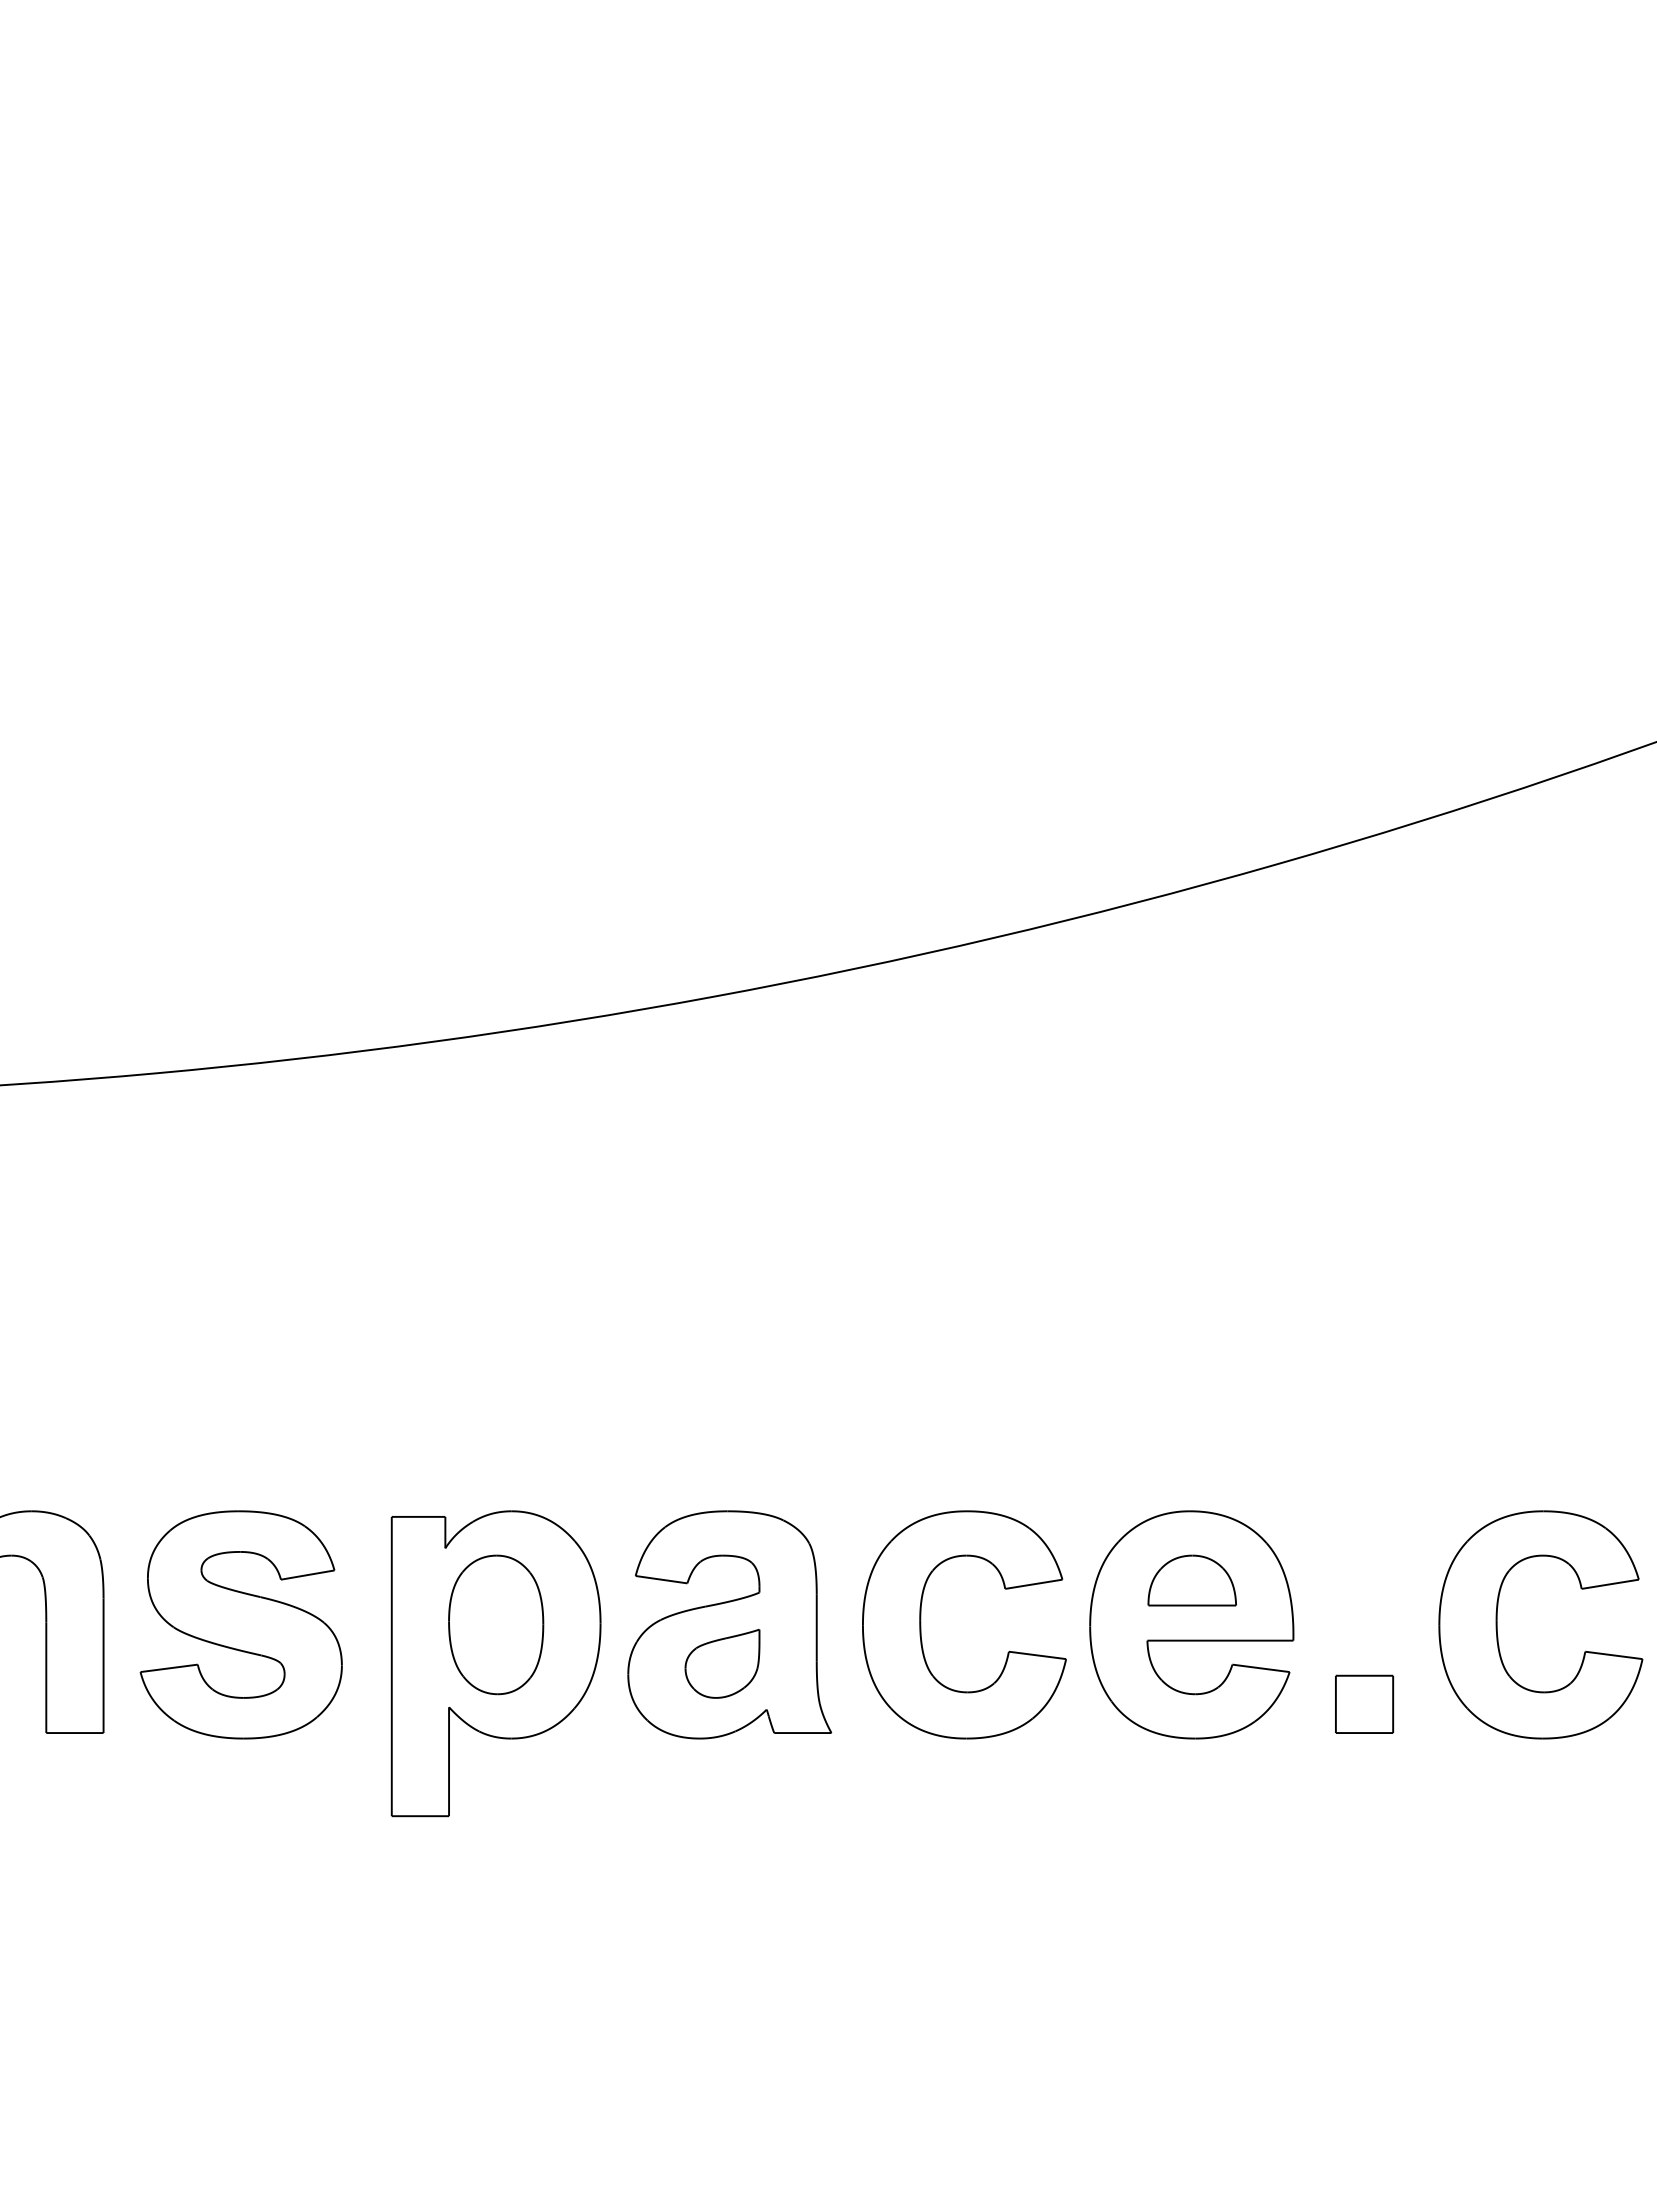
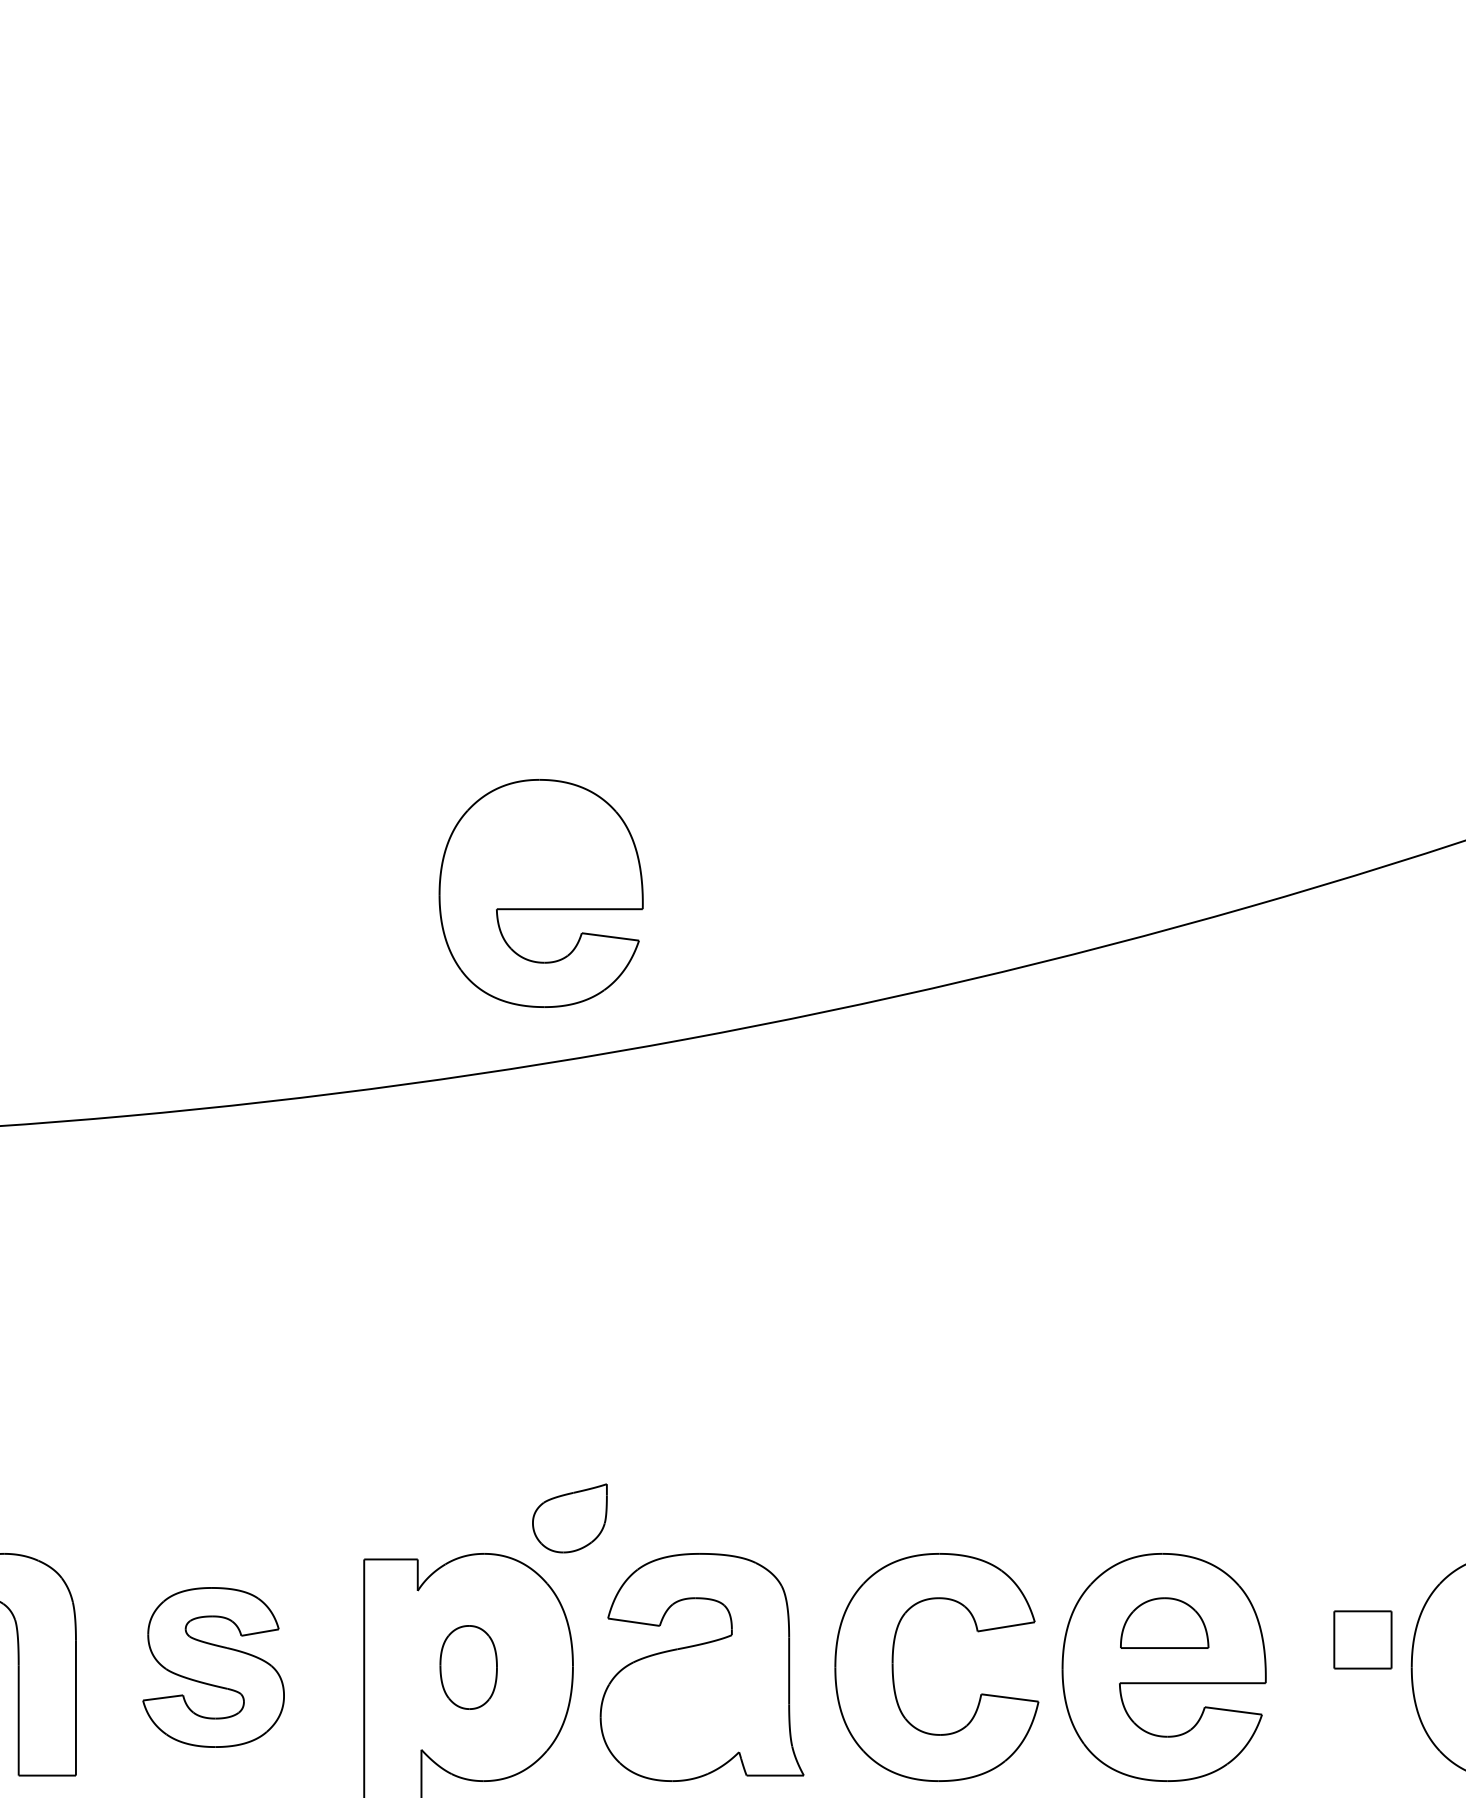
part: (568, 850) -> (540, 893), added
part: (240, 1624) -> (212, 1667), size x0.7
part: (496, 1624) -> (468, 1667), size x0.6
part: (722, 1663) -> (569, 1518), moved
part: (1364, 1703) -> (1362, 1639), moved

